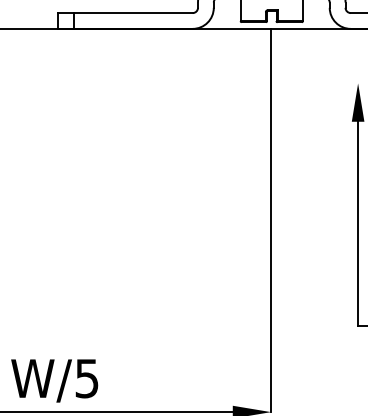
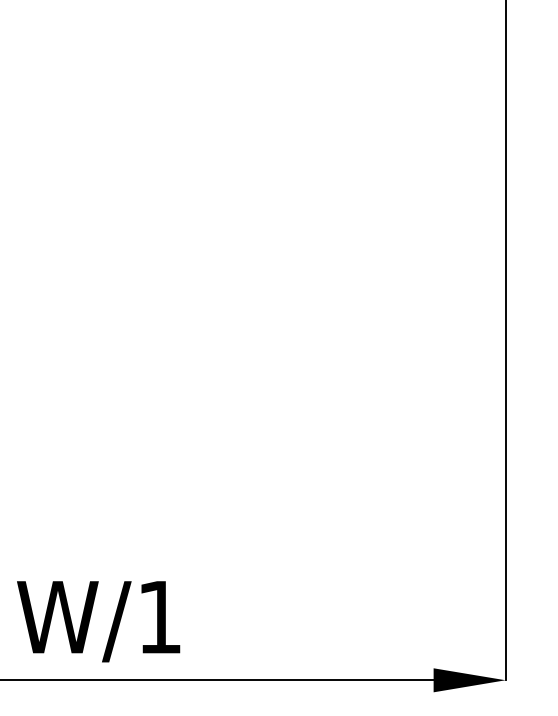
text: (86, 378) -> (158, 617), W/5 -> W/1

